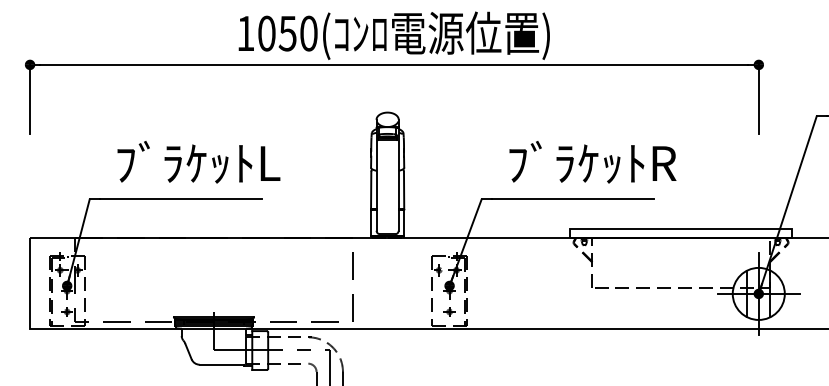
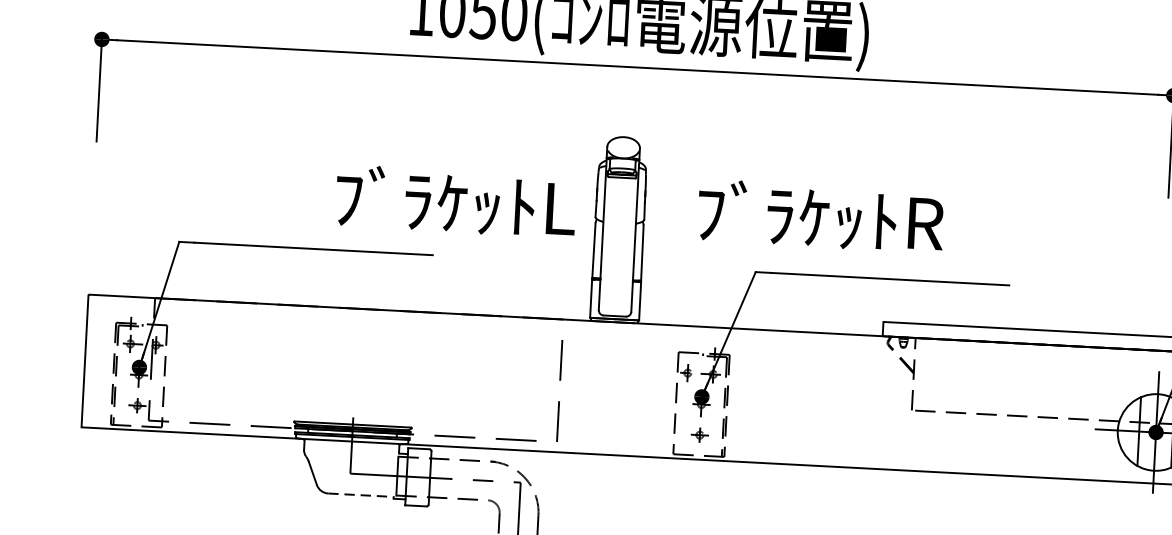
text: (198, 162) -> (455, 201), moved
text: (592, 162) -> (820, 216), moved
line: (222, 364) -> (361, 494), solid -> dashed

